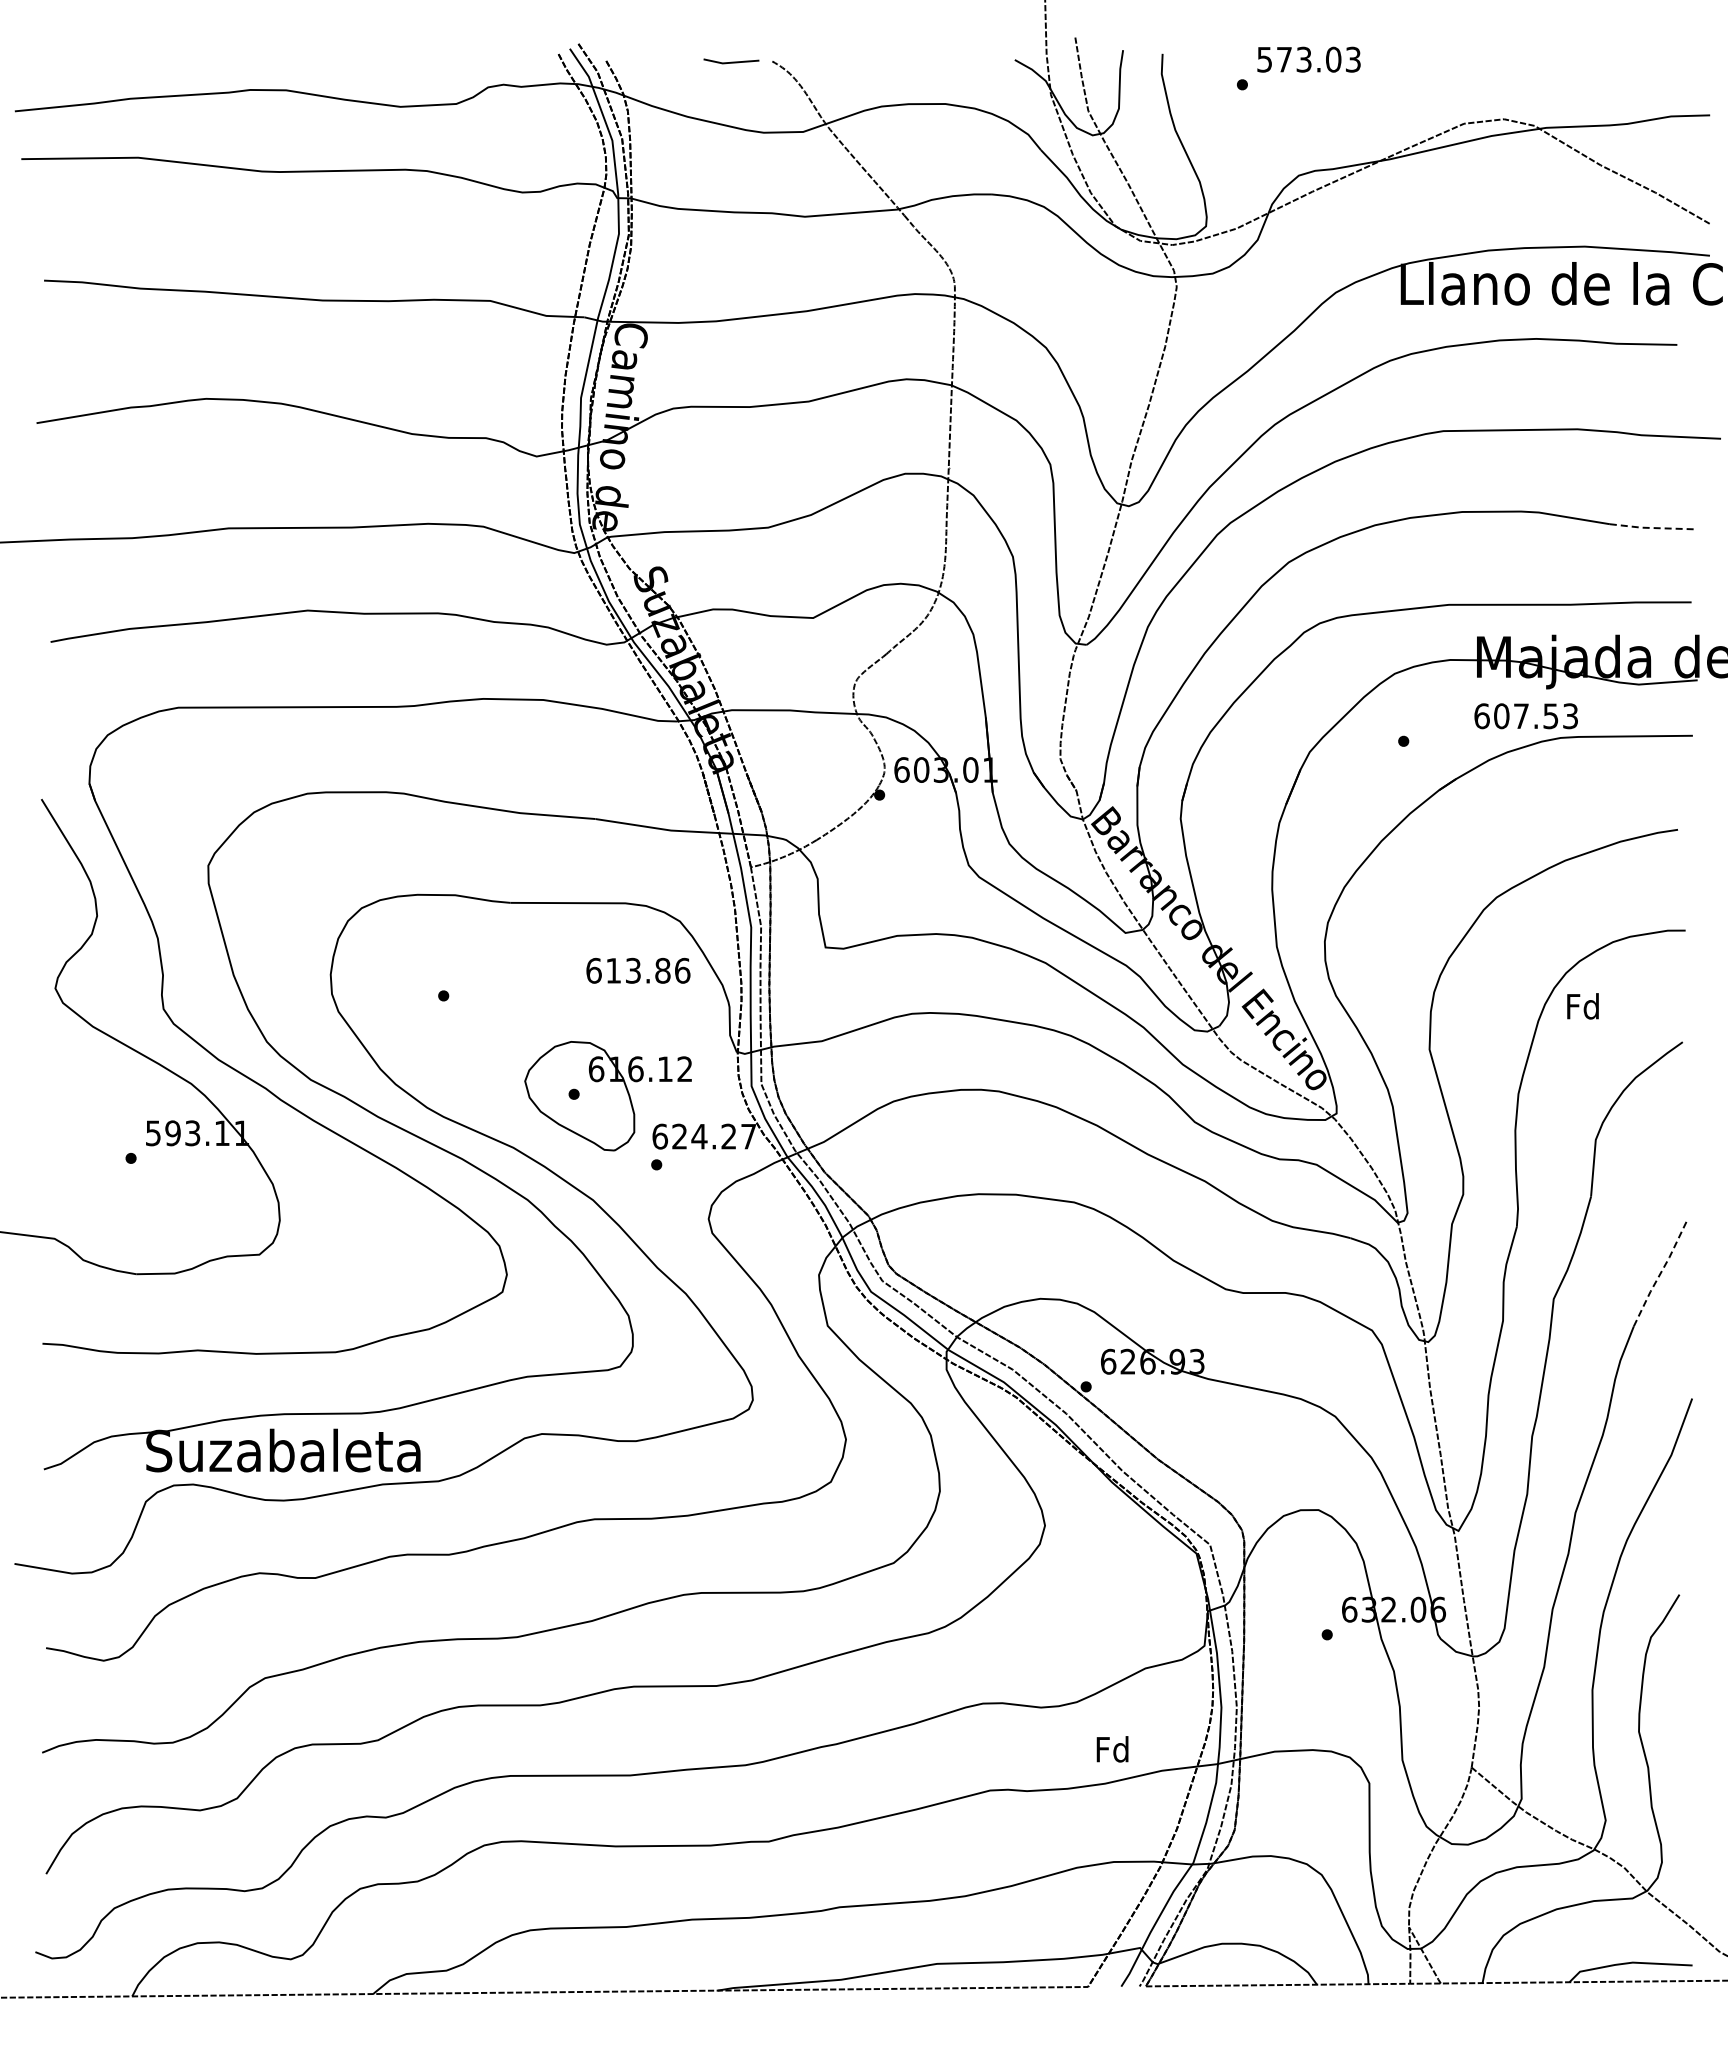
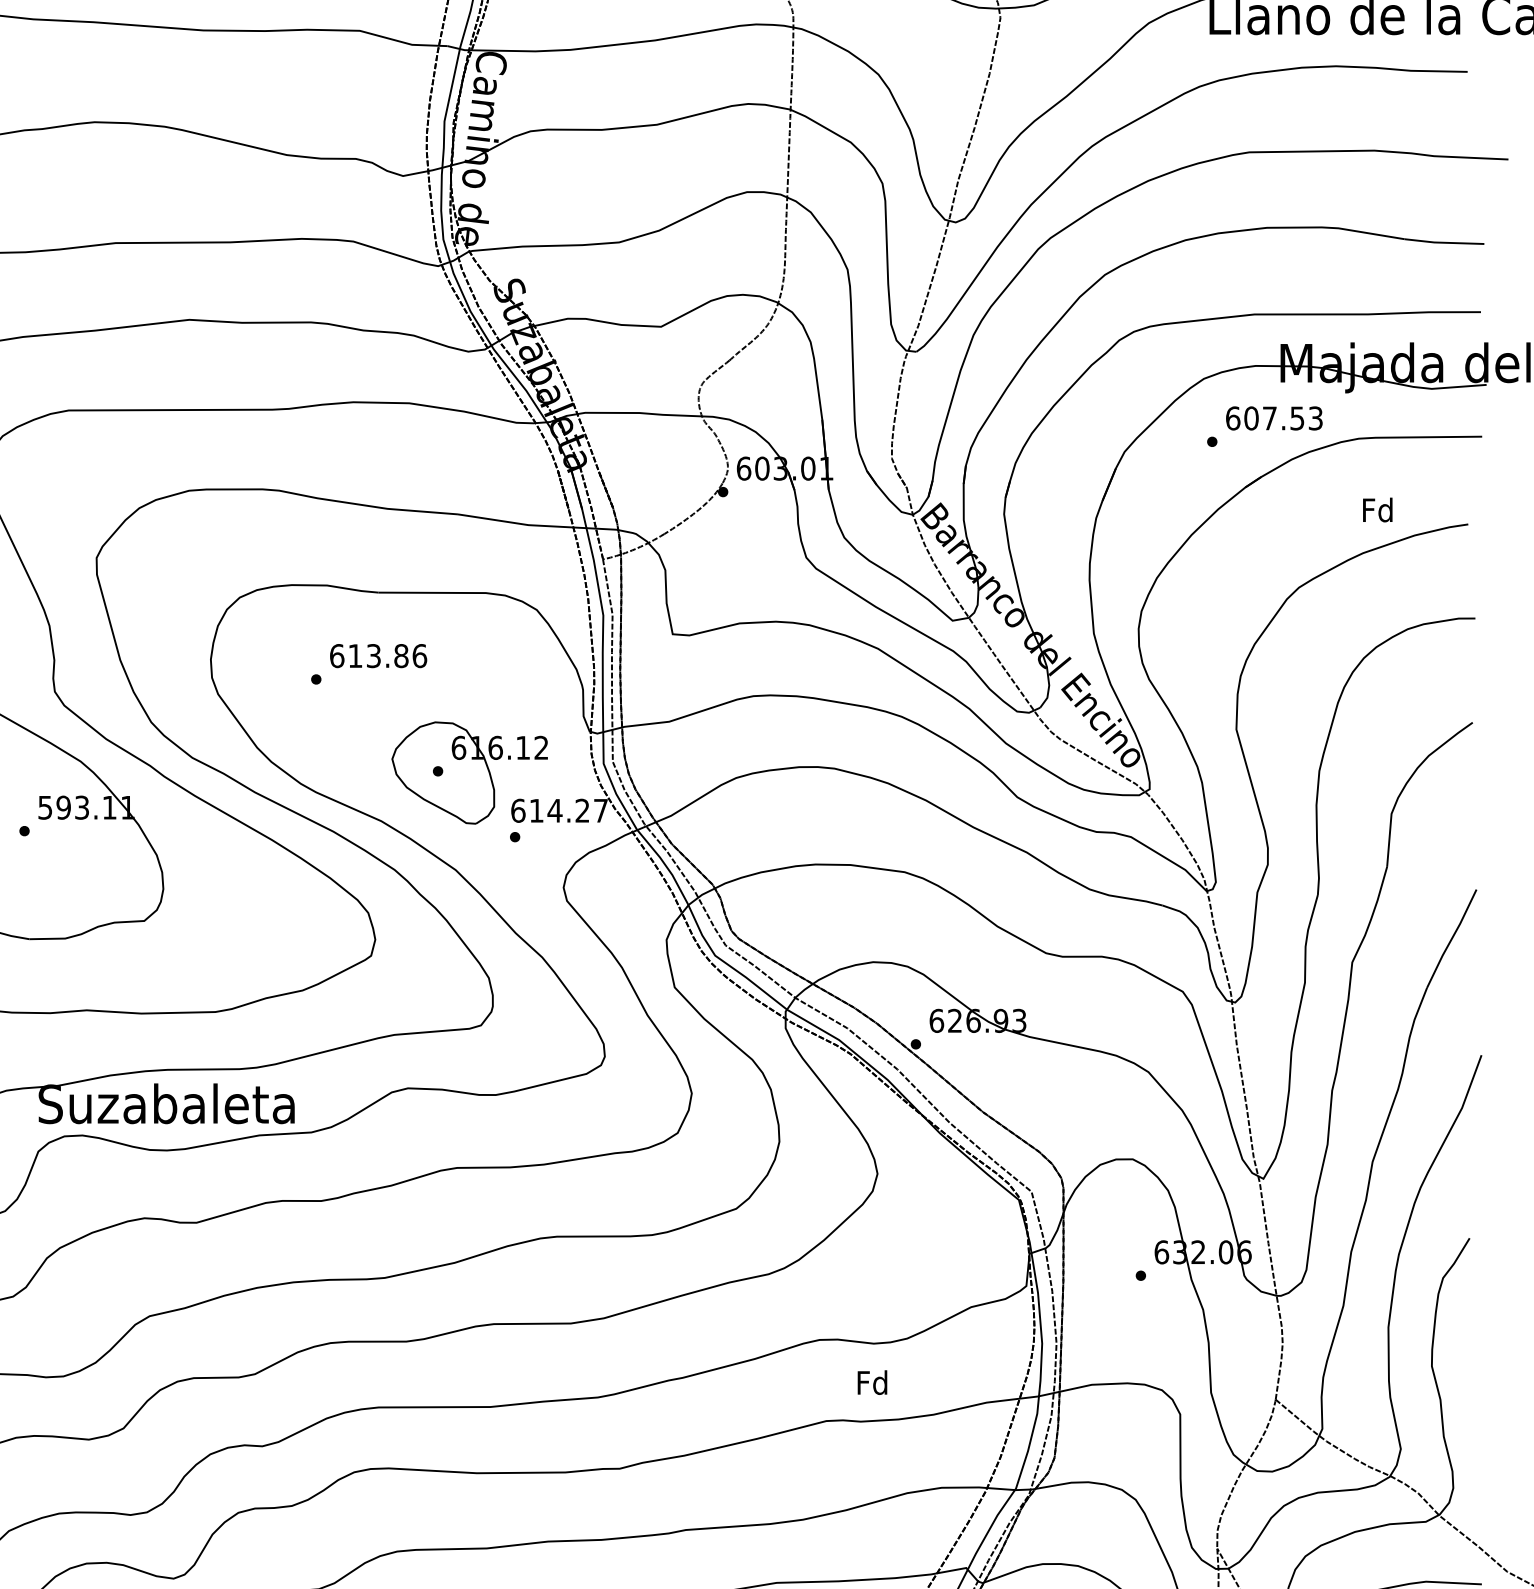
line: (1652, 528) -> (1444, 243), dashed -> solid
text: (1525, 716) -> (1273, 418), moved
text: (638, 970) -> (378, 655), moved
text: (1582, 1006) -> (1377, 510), moved
text: (679, 1136) -> (536, 810), 624.27 -> 614.27
line: (1660, 1273) -> (1451, 938), dashed -> solid
text: (1112, 1749) -> (872, 1382), moved

